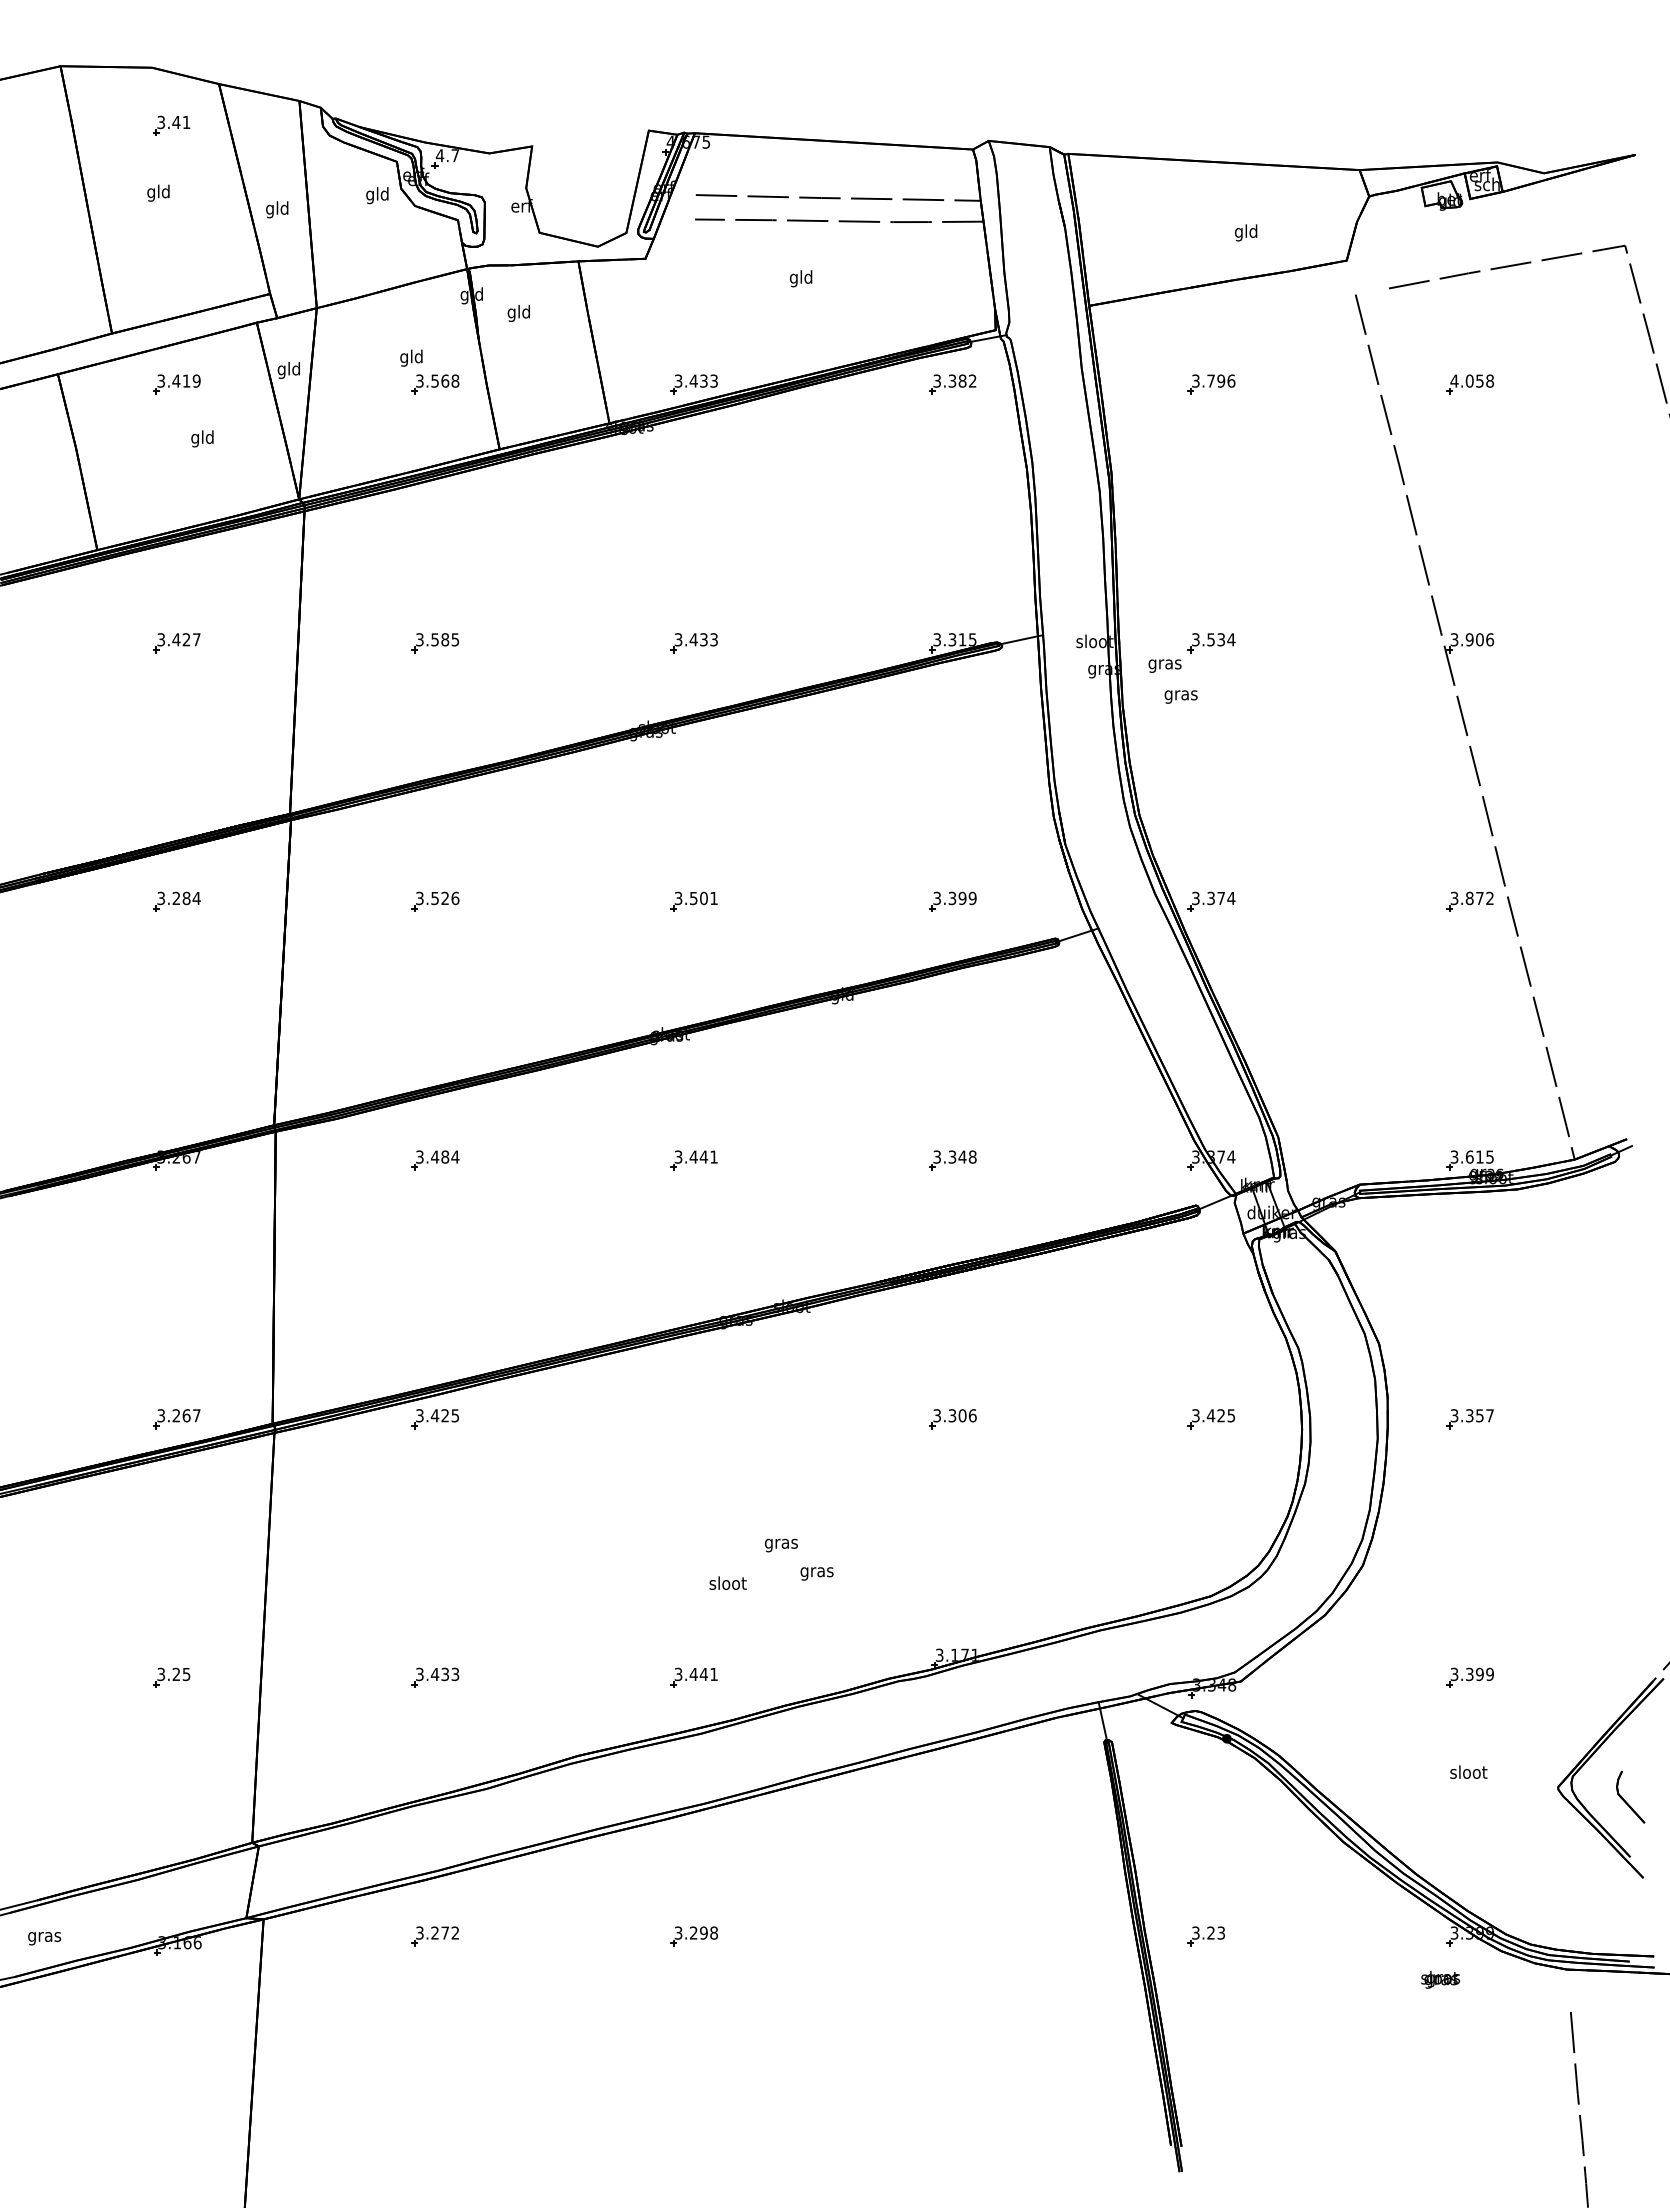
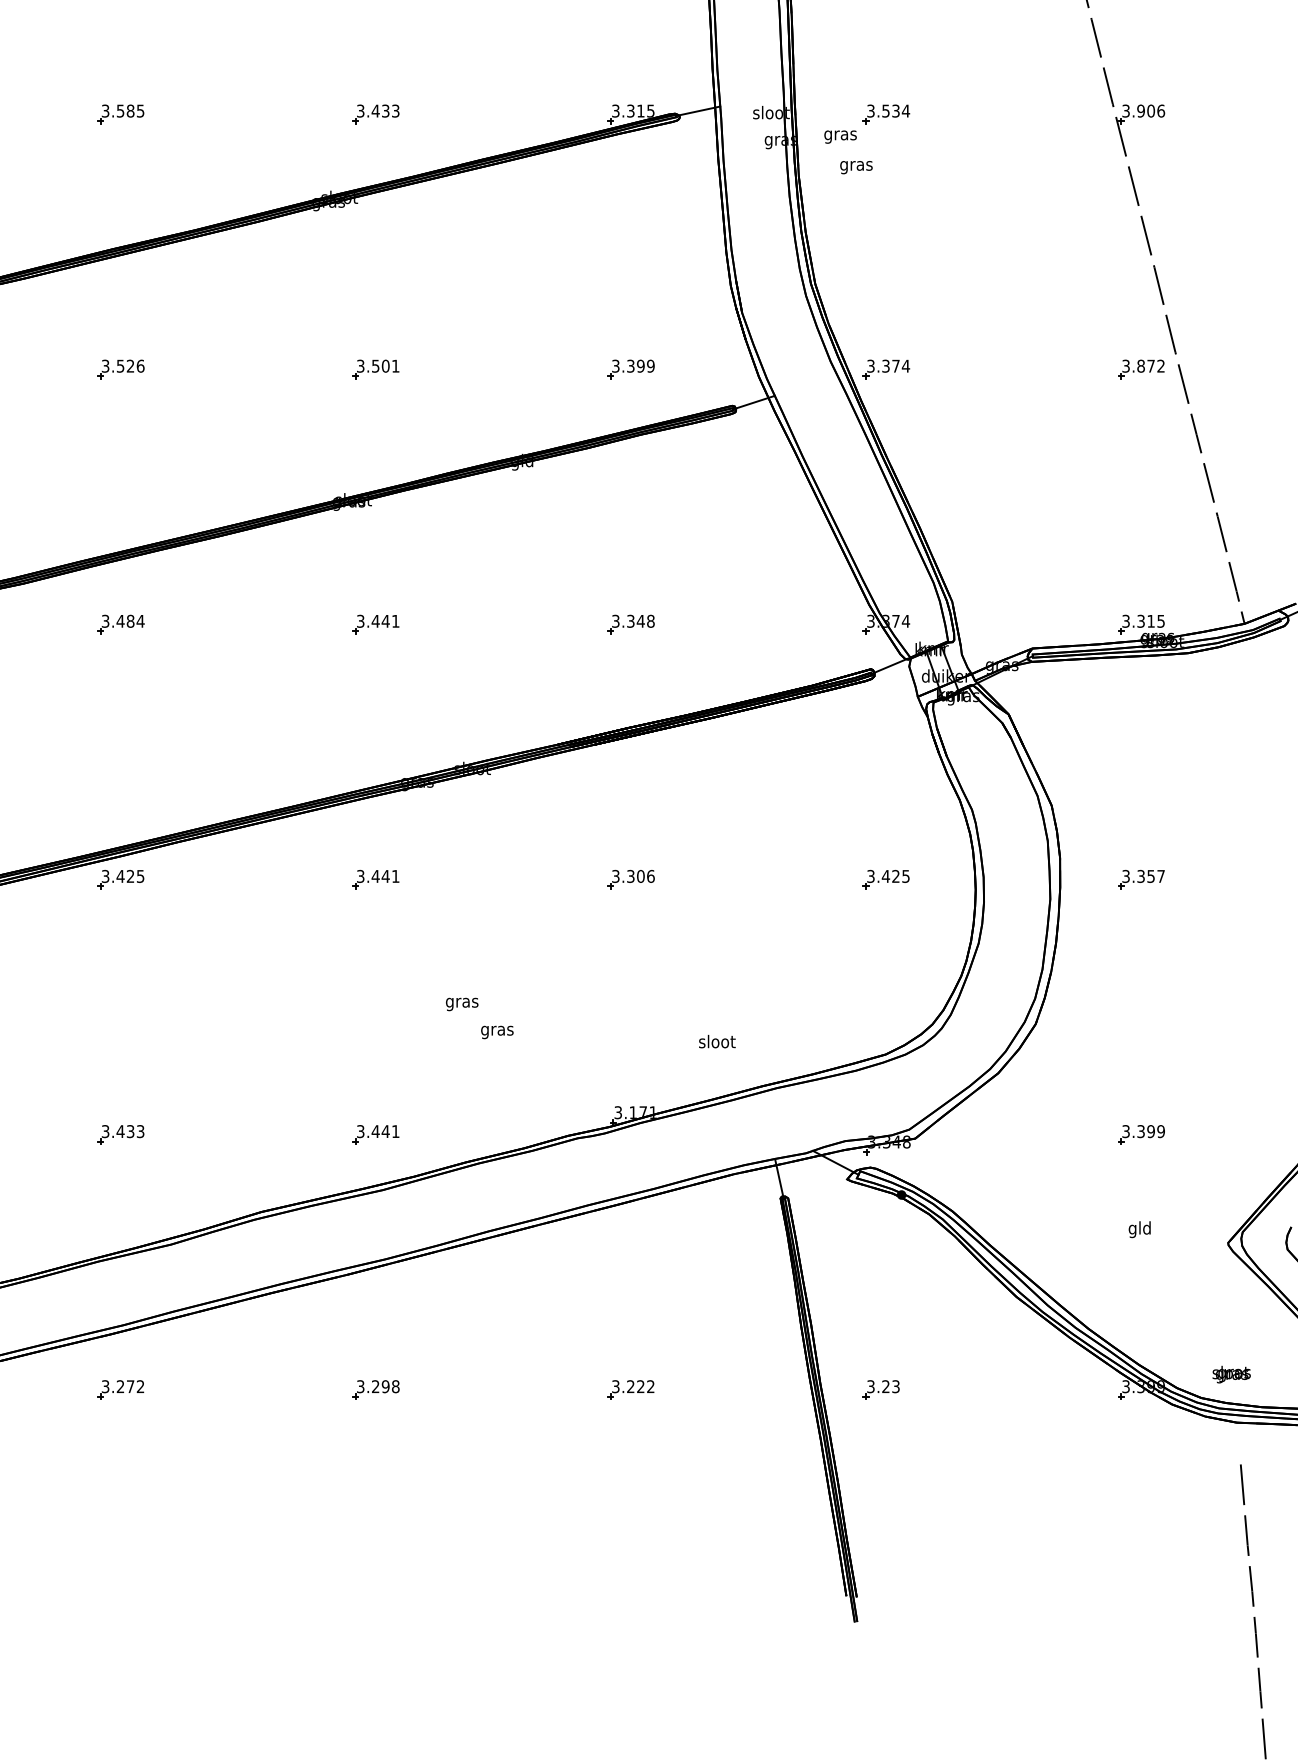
text: (1469, 1156) -> (1140, 620), 3.615 -> 3.315
part: (693, 1419) -> (375, 880), added
text: (727, 1582) -> (716, 1040), moved
text: (1468, 1773) -> (1139, 1229), sloot -> gld
part: (952, 1936) -> (630, 1390), added
text: (1440, 1979) -> (1231, 1374), moved

